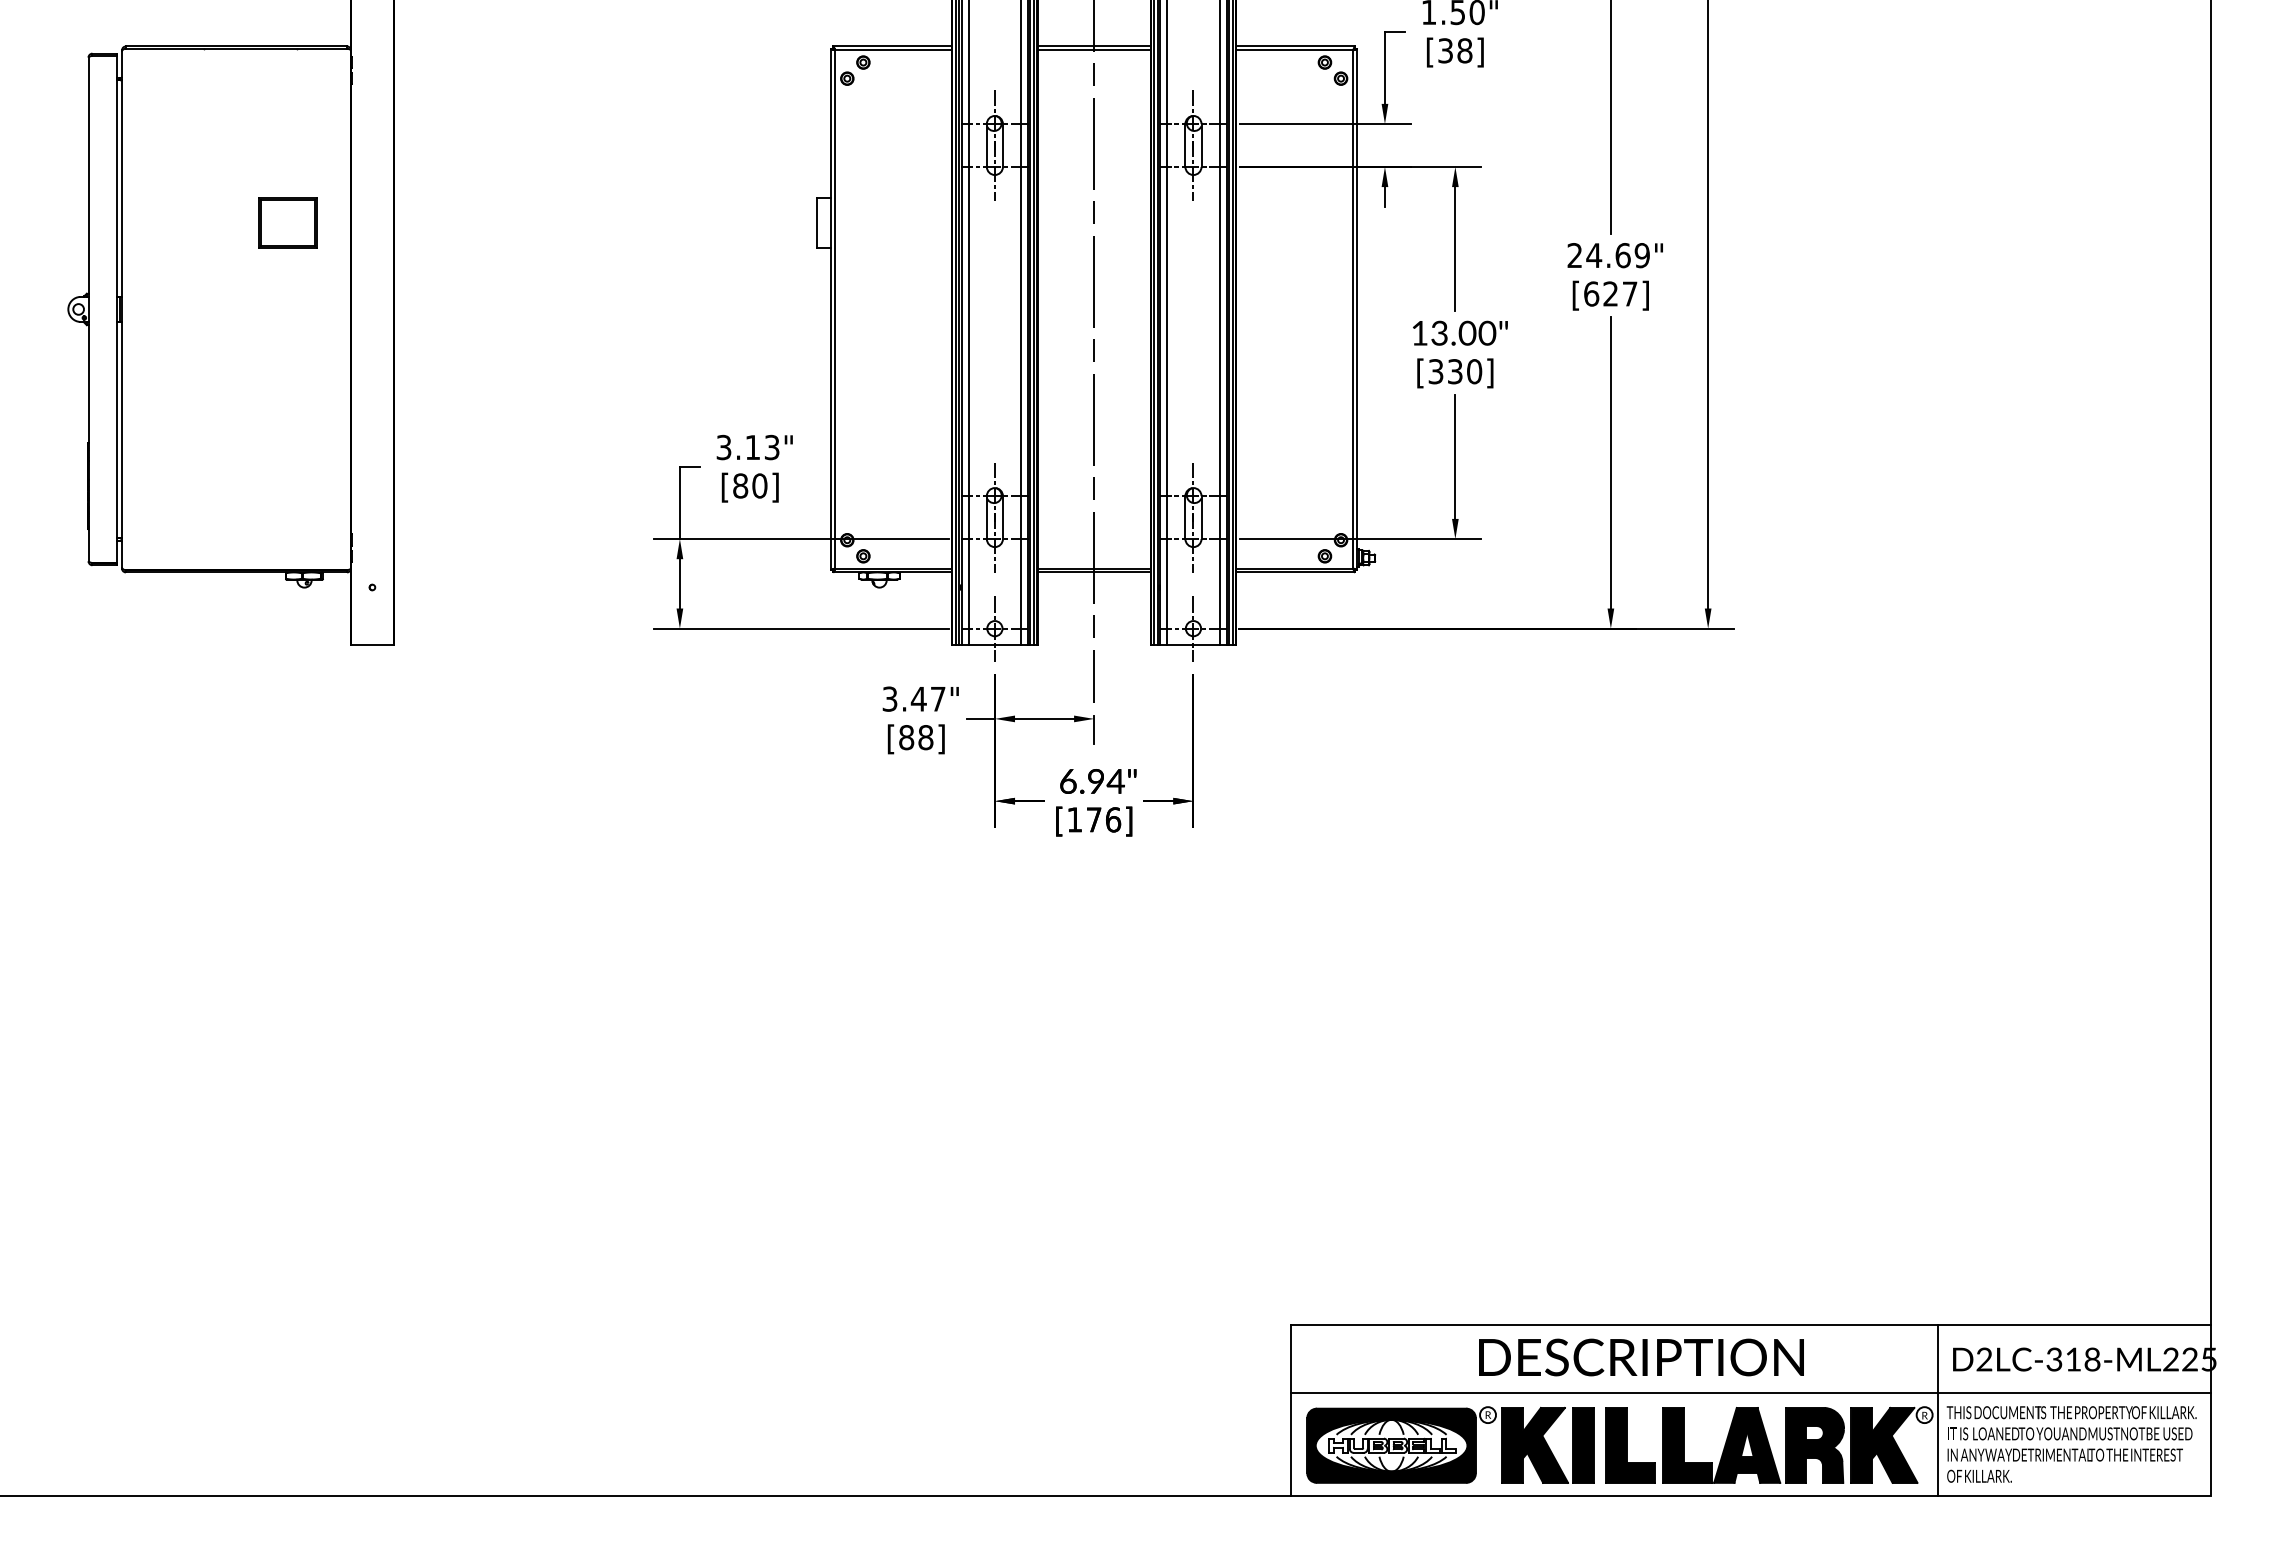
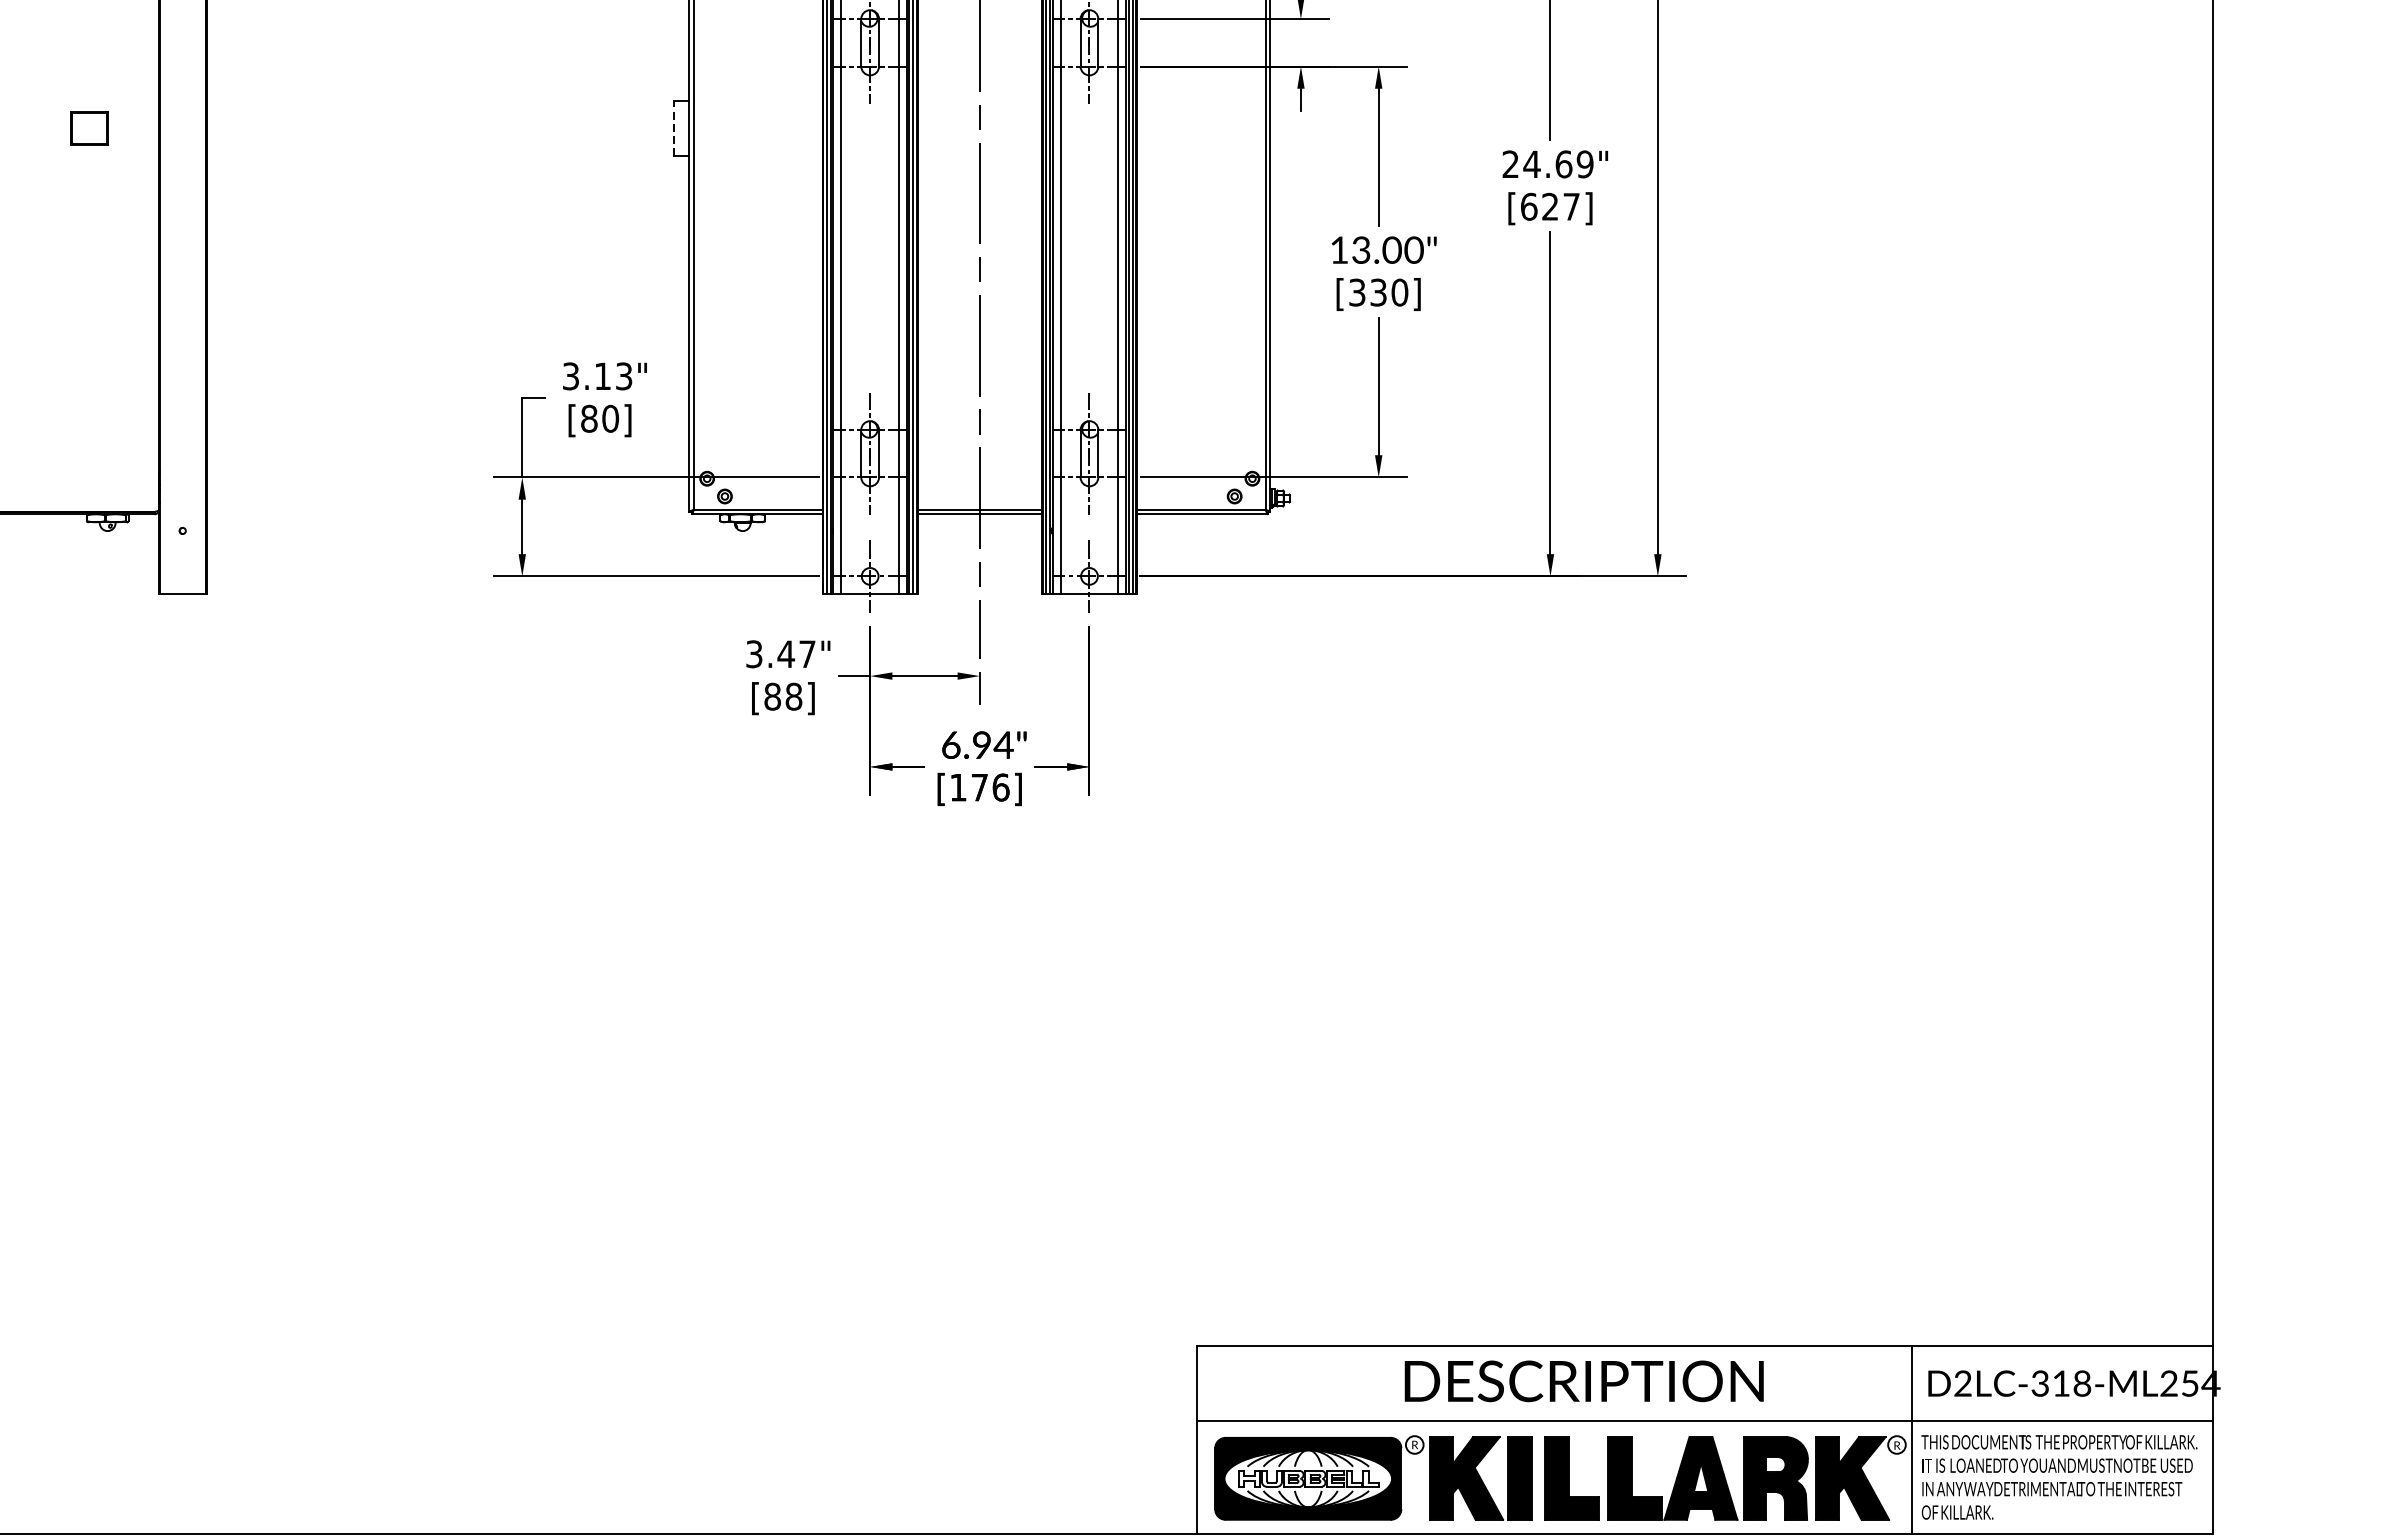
part: (287, 222) -> (88, 127), size x0.6
line: (817, 222) -> (674, 127), solid -> dashed
text: (2199, 1359) -> (2200, 1383), D2LC-318-ML225 -> D2LC-318-ML254

